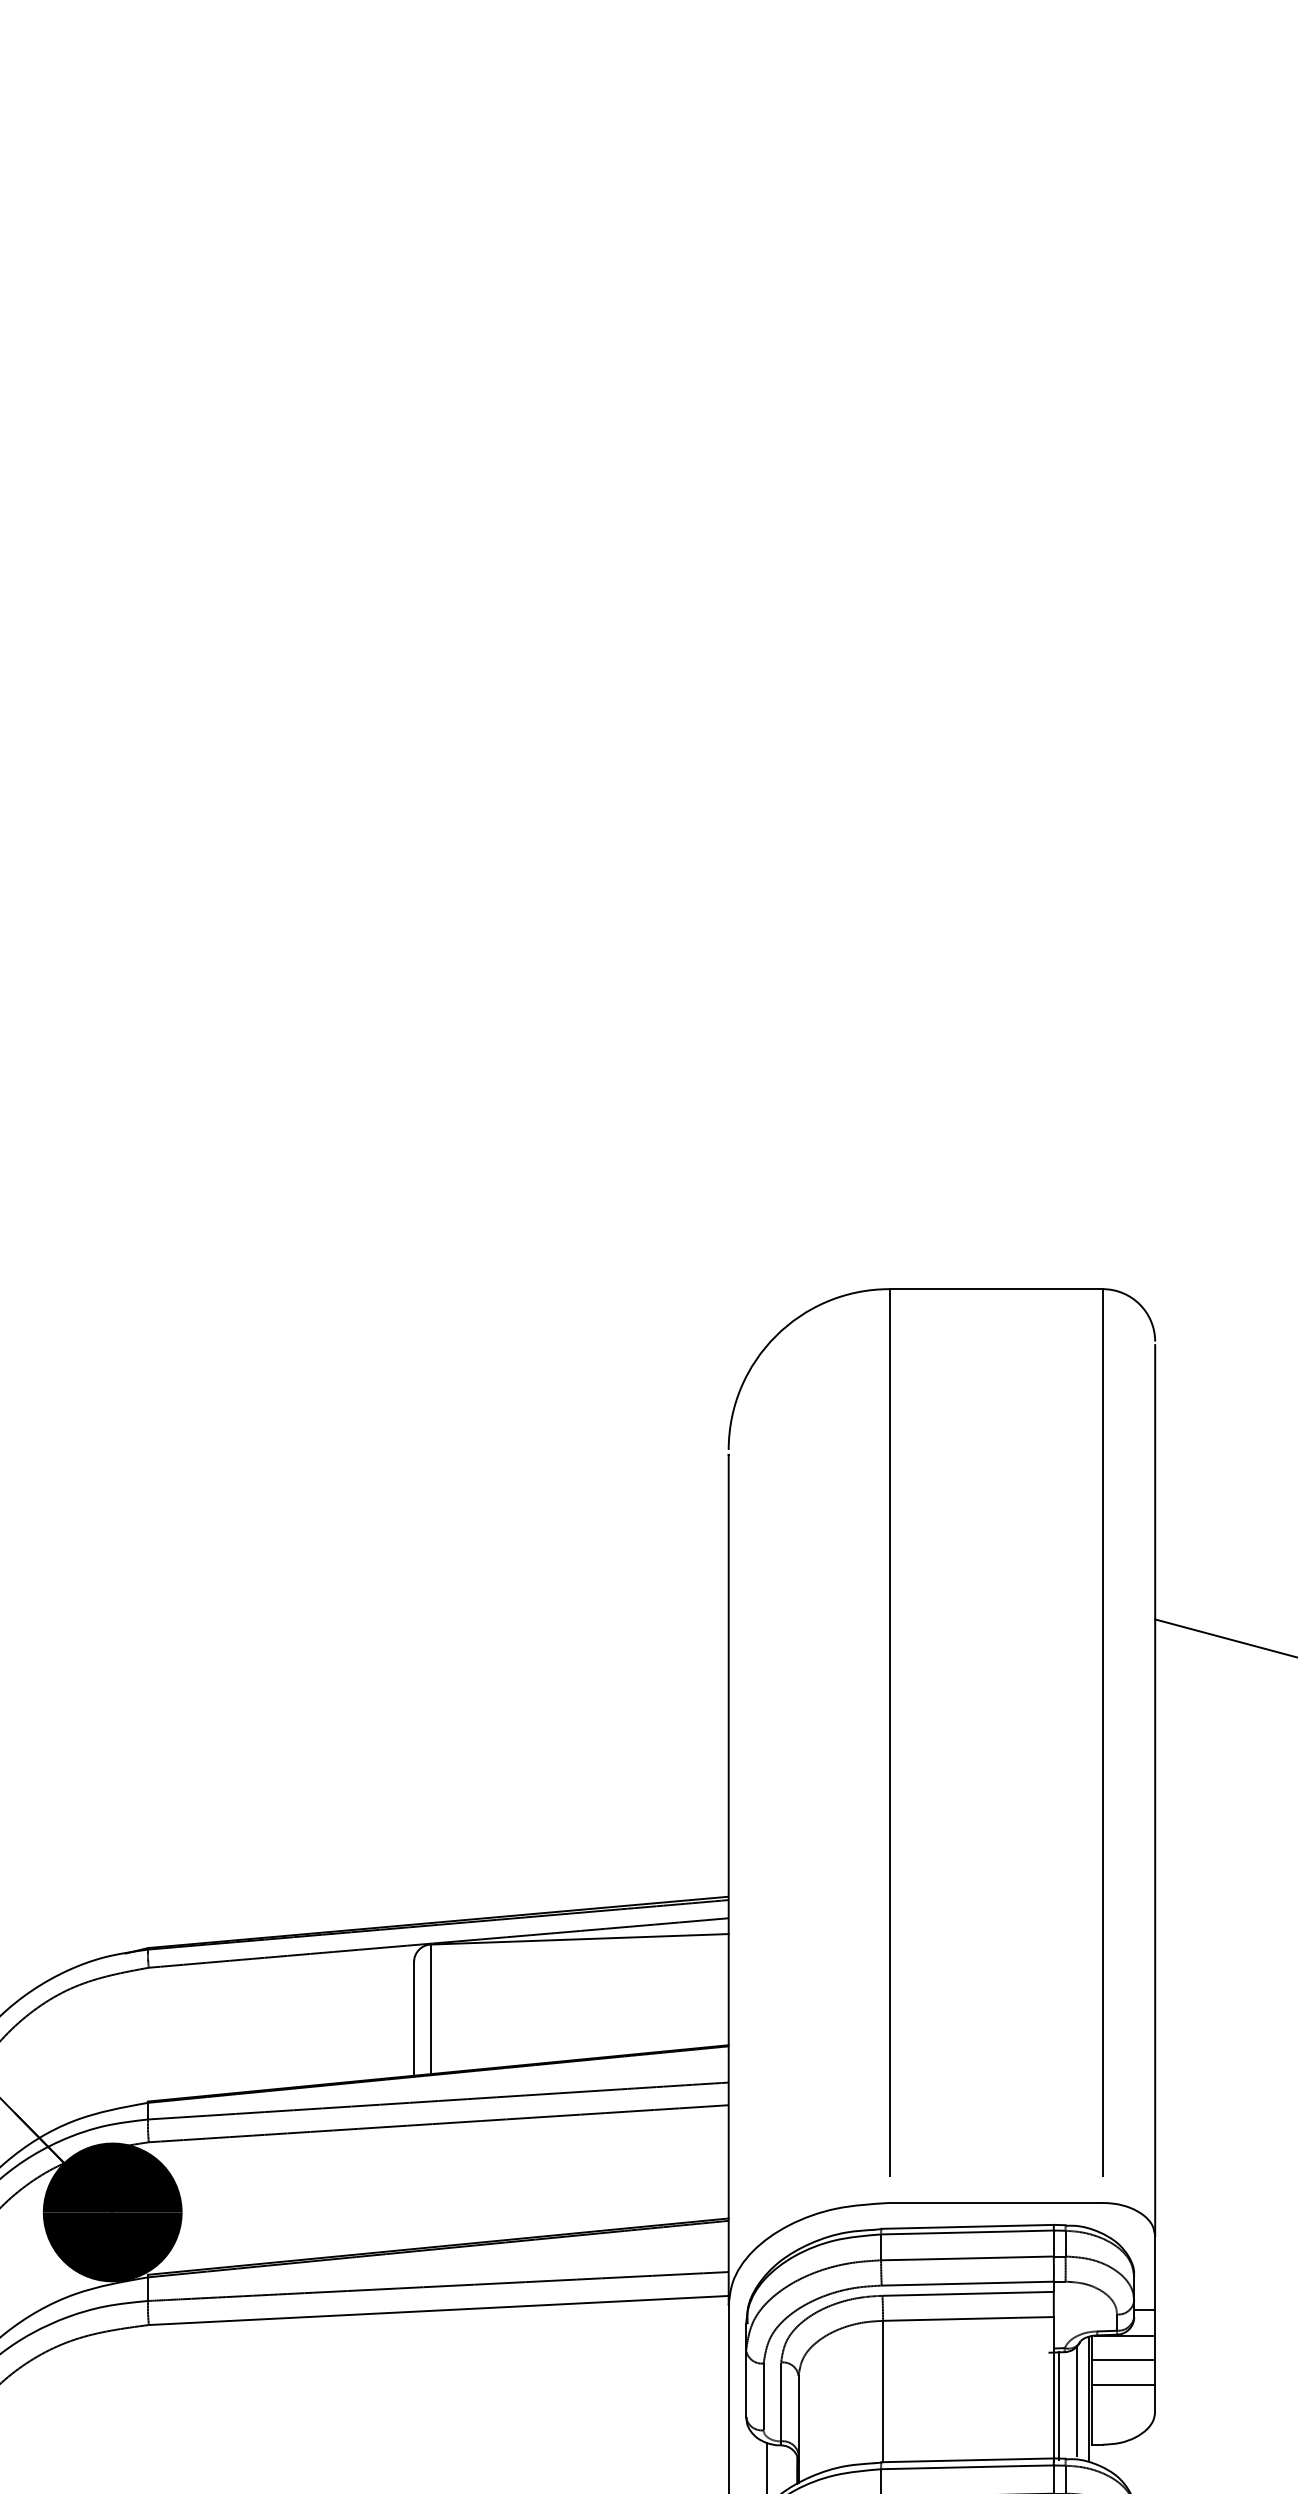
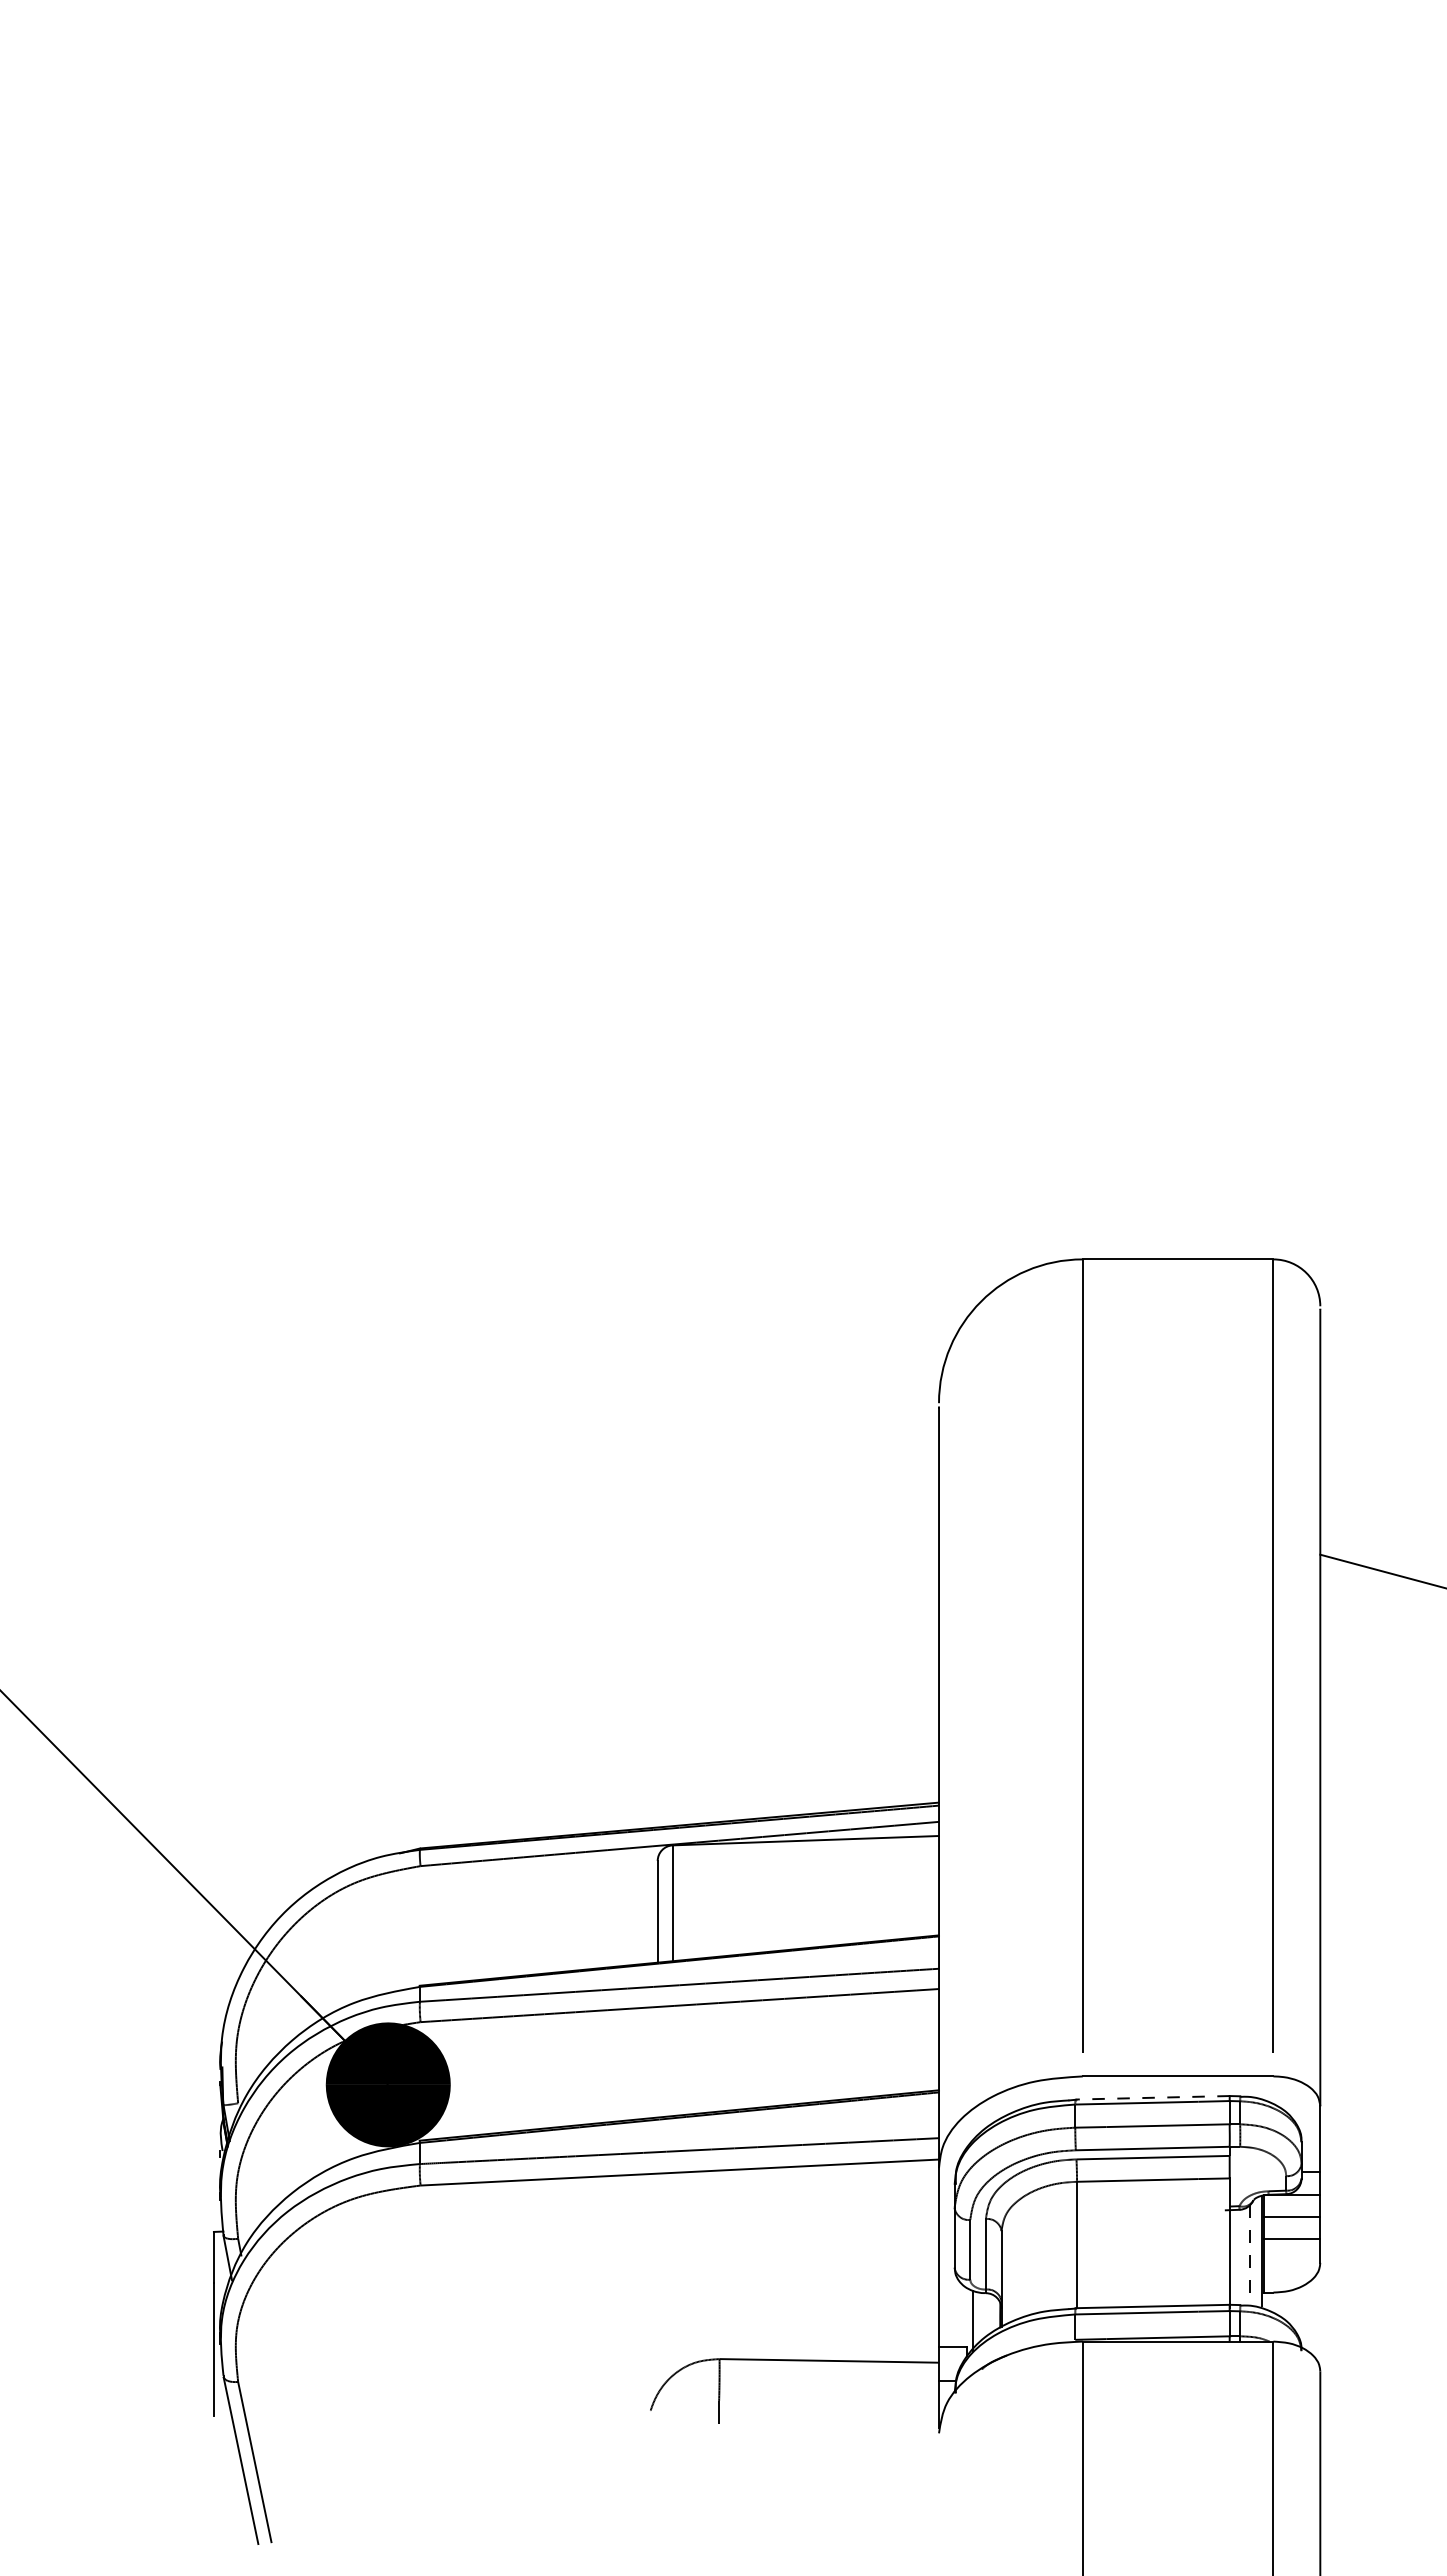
line: (967, 2226) -> (1152, 2097), solid -> dashed
line: (1077, 2402) -> (1250, 2254), solid -> dashed
line: (1059, 2405) -> (1234, 2257), removed

